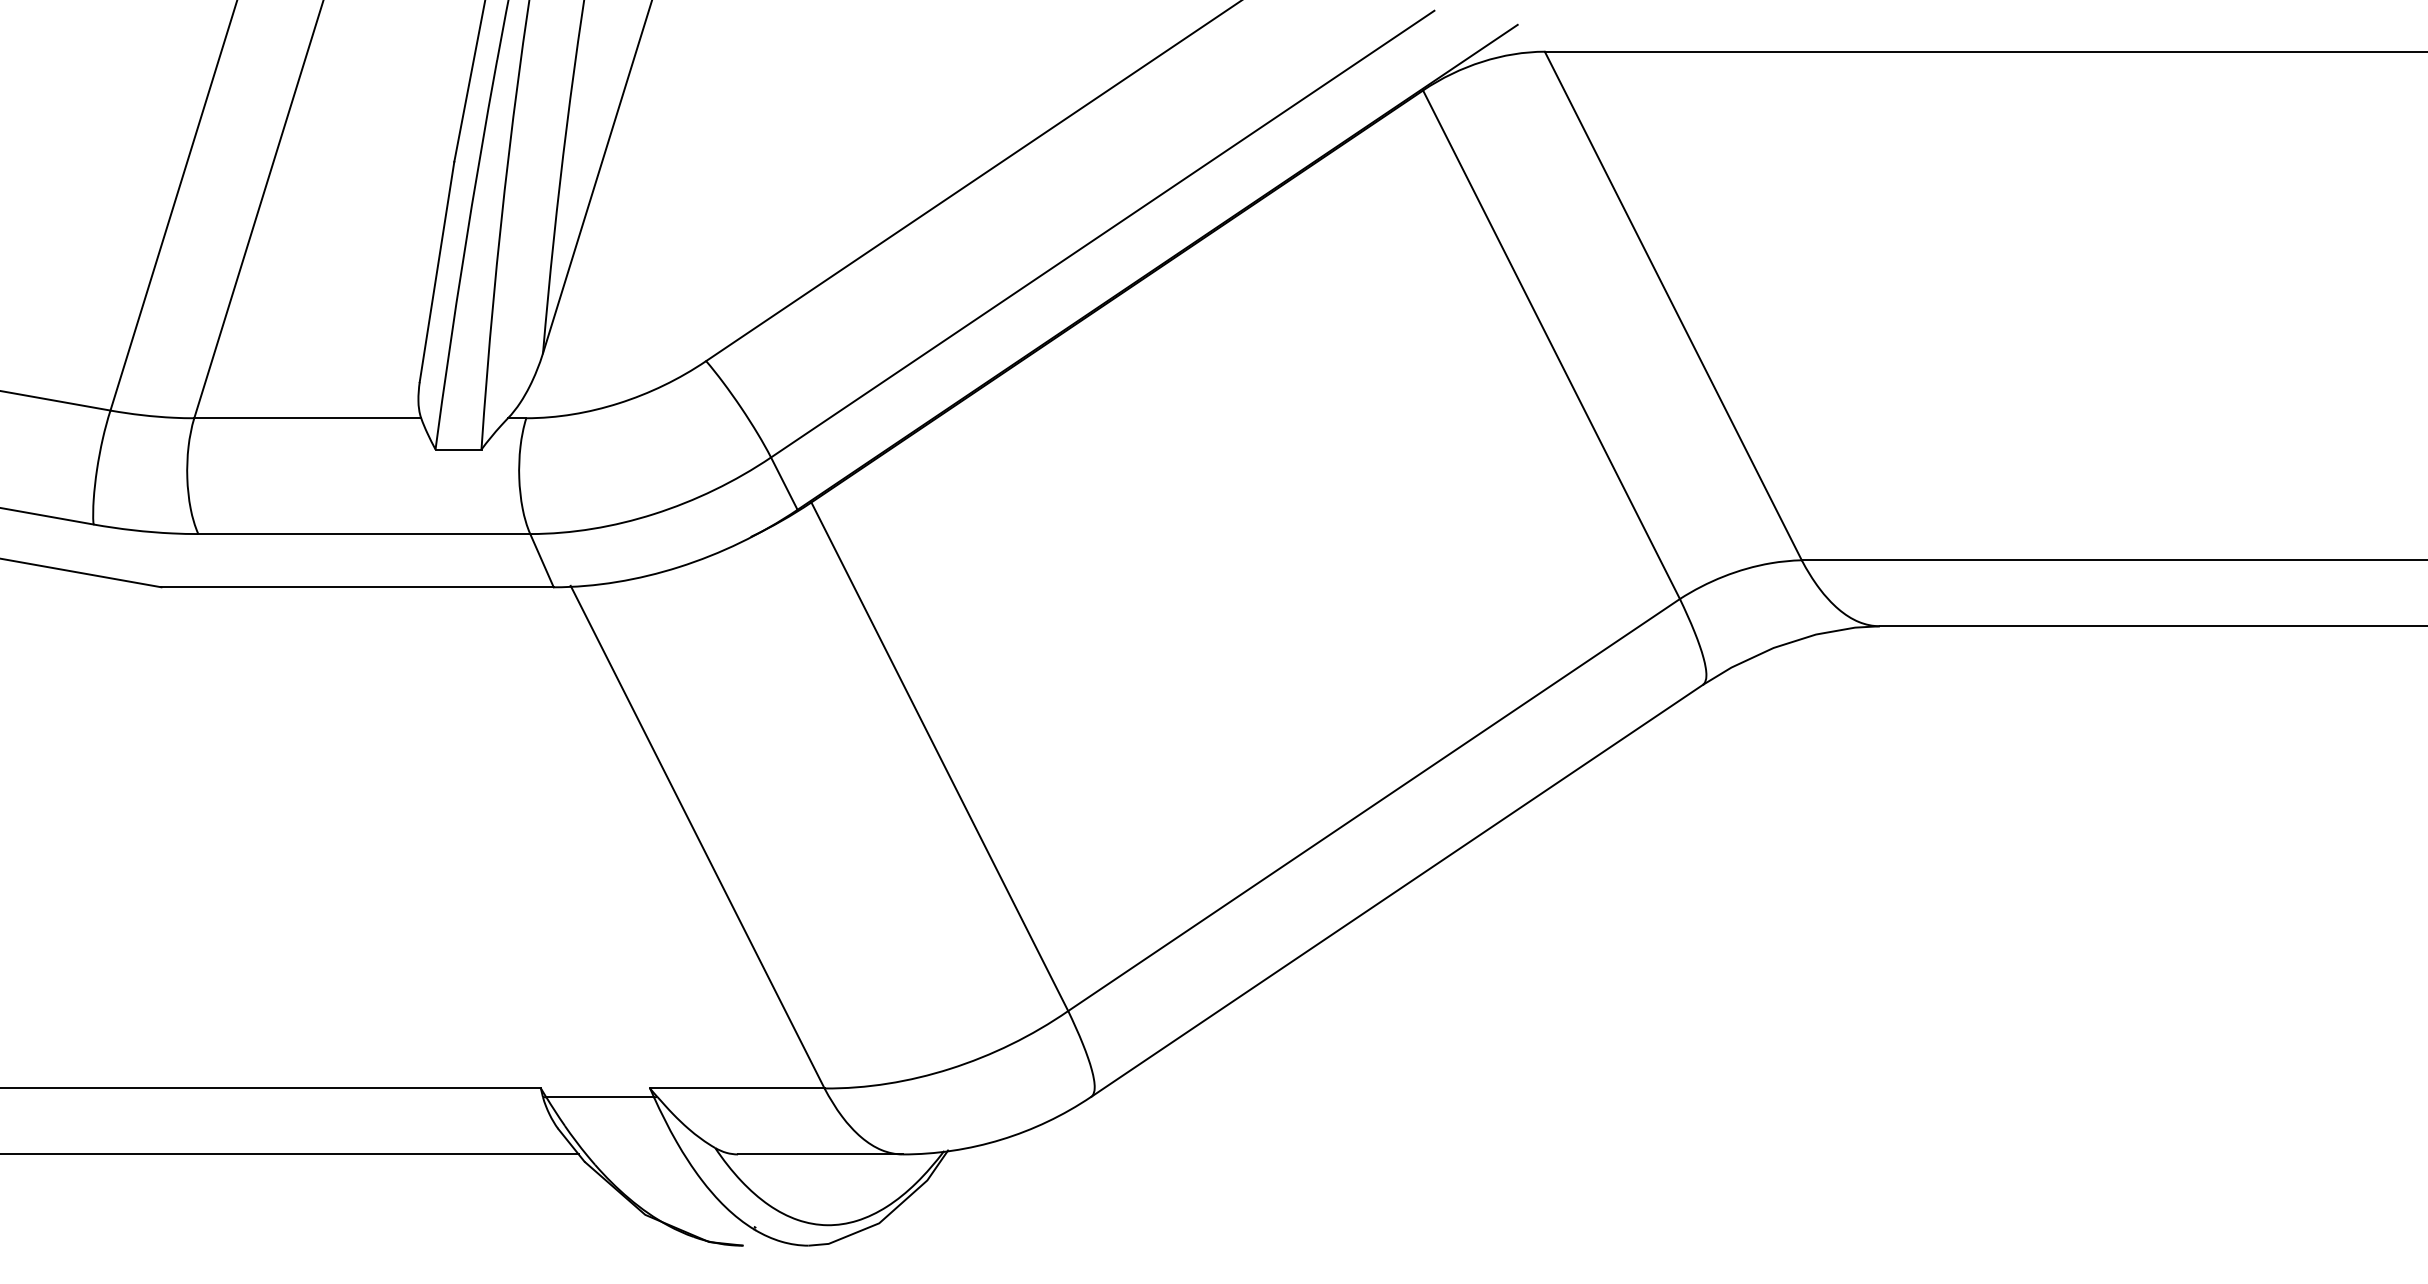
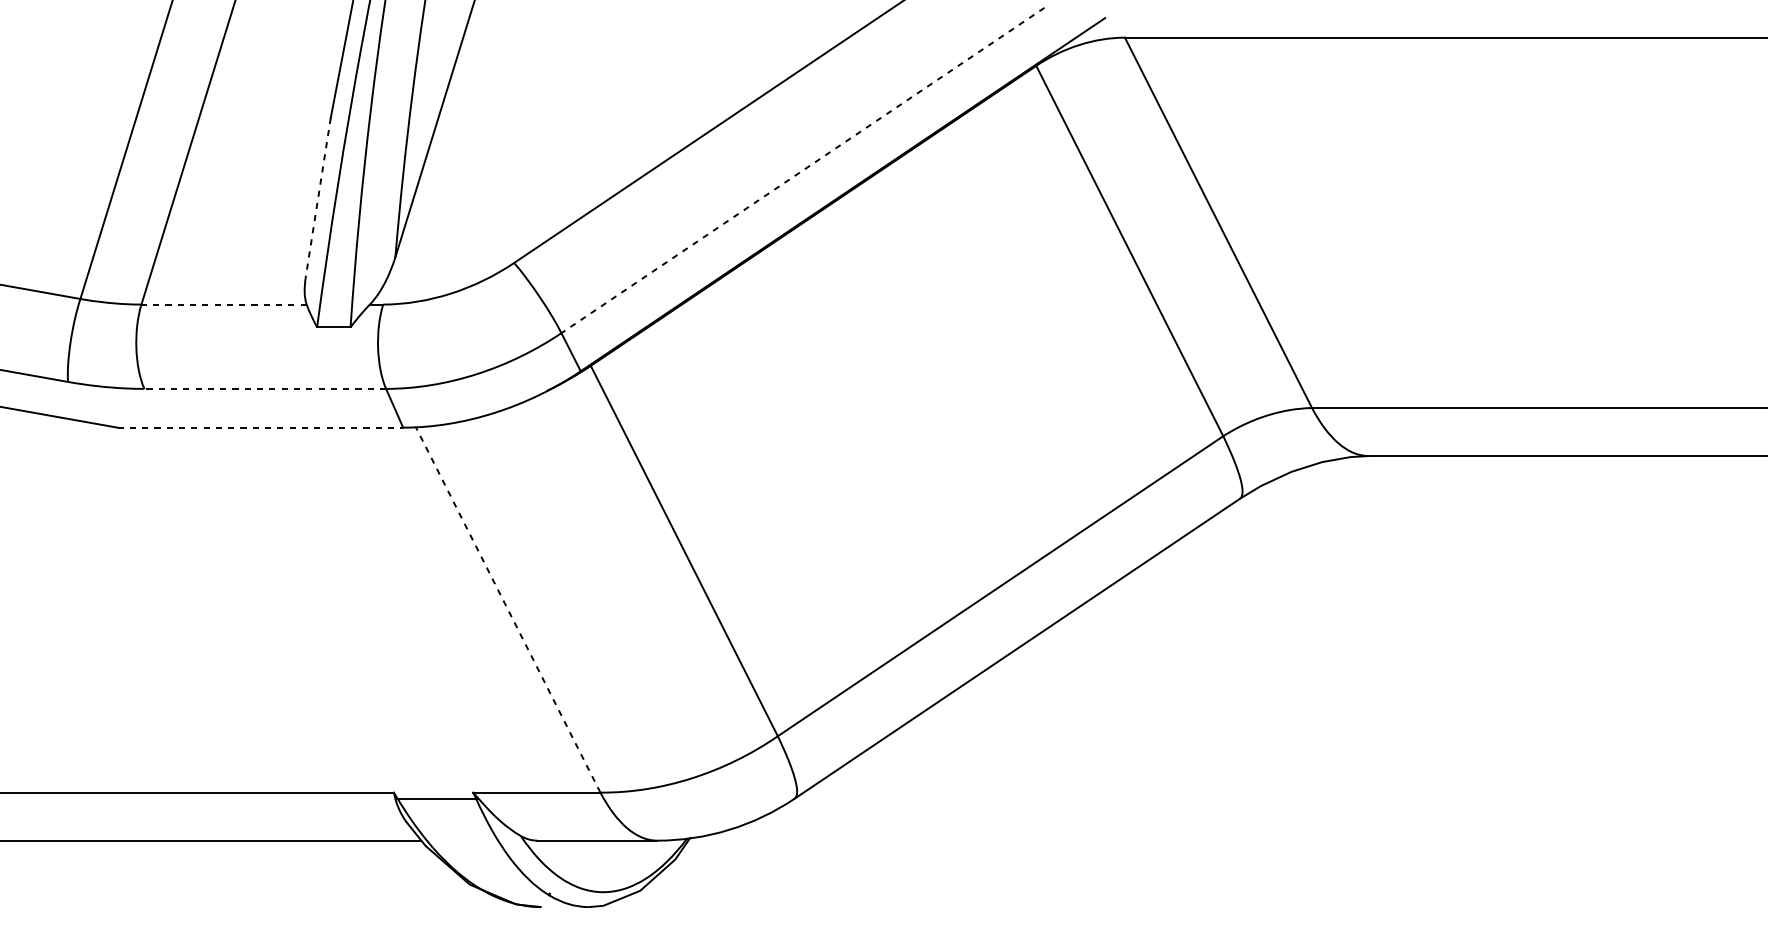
line: (1102, 234) -> (802, 170), solid -> dashed
line: (437, 272) -> (318, 198), solid -> dashed
line: (307, 418) -> (223, 304), solid -> dashed
line: (364, 534) -> (265, 389), solid -> dashed
line: (358, 587) -> (261, 427), solid -> dashed
line: (697, 837) -> (507, 609), solid -> dashed

